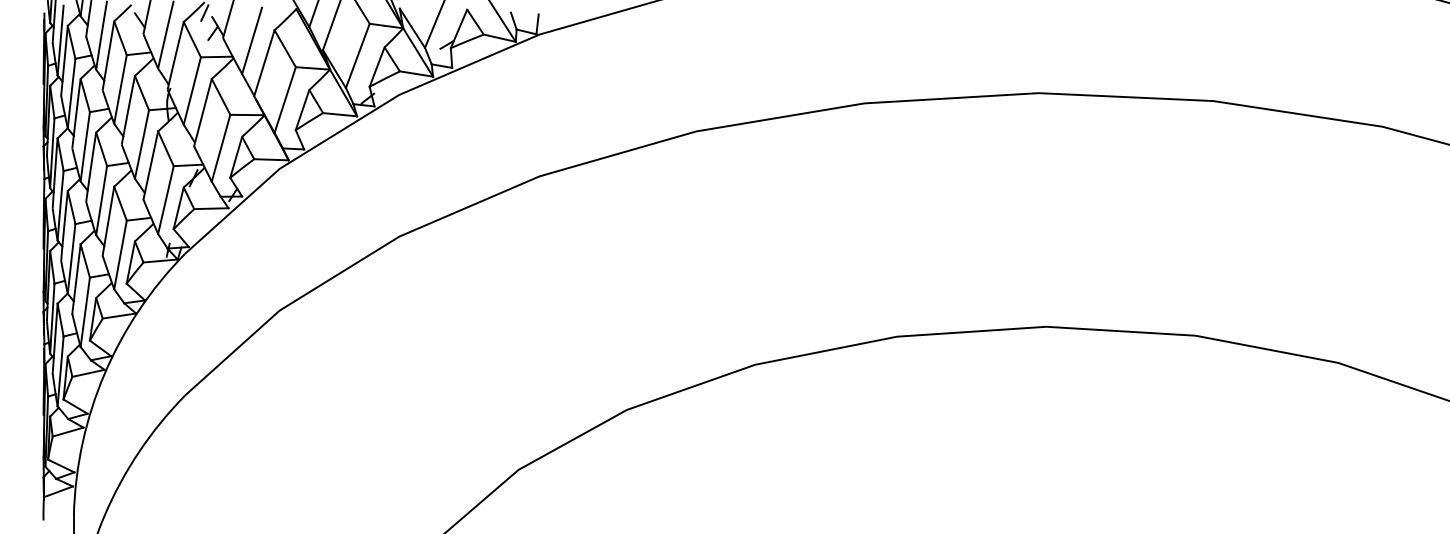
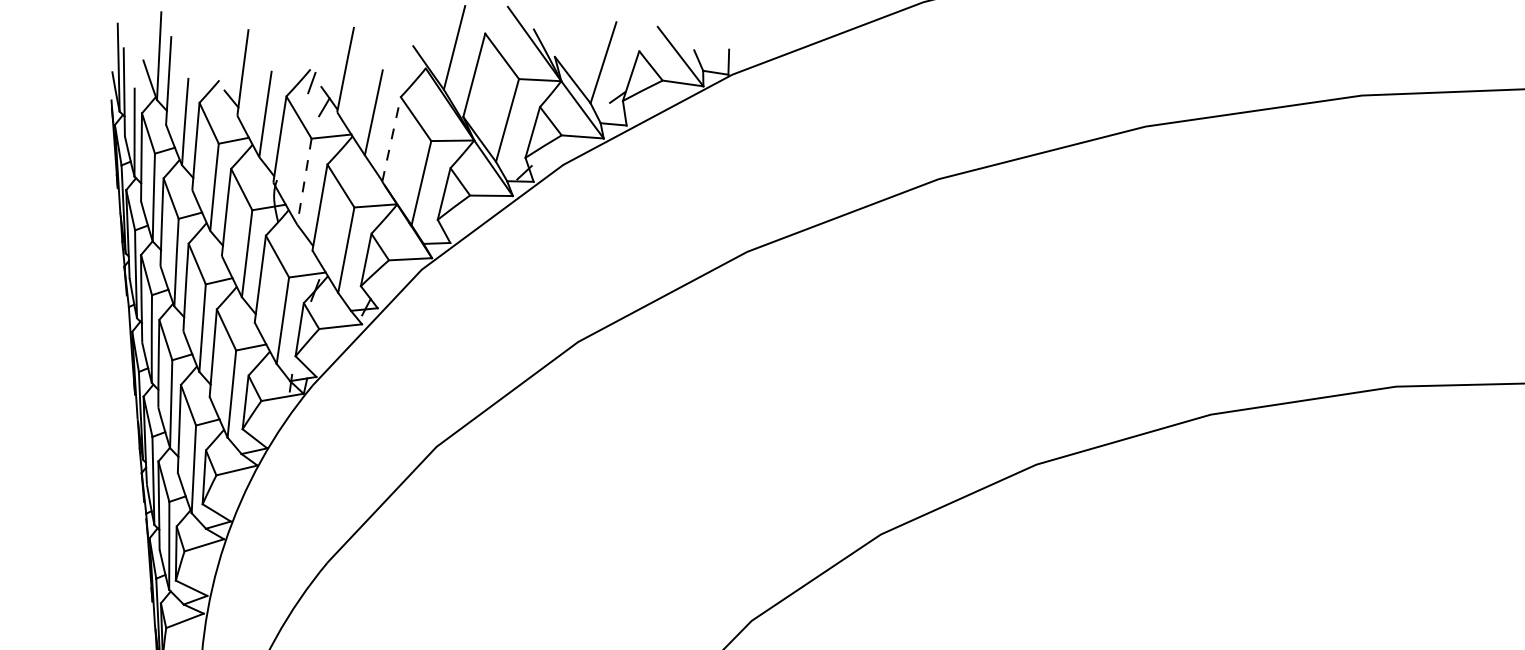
line: (264, 63) -> (391, 139), solid -> dashed
line: (192, 91) -> (304, 182), solid -> dashed

